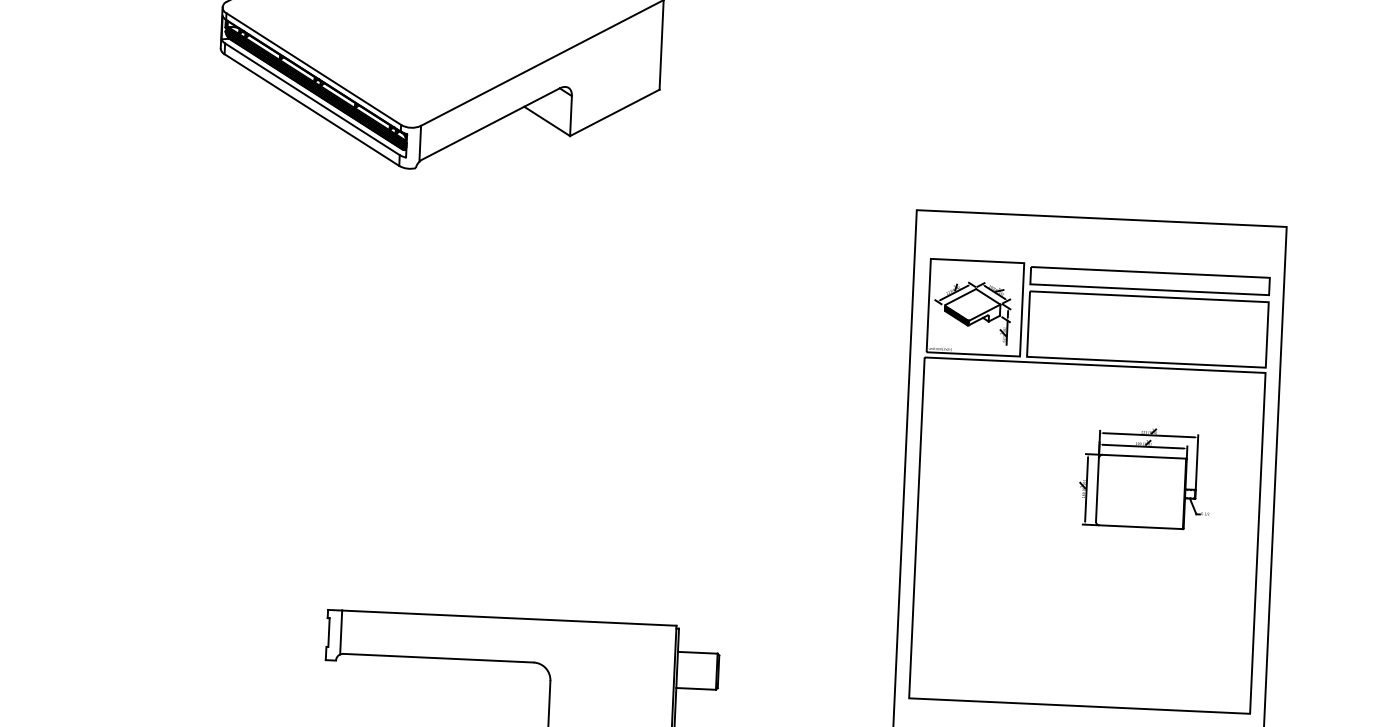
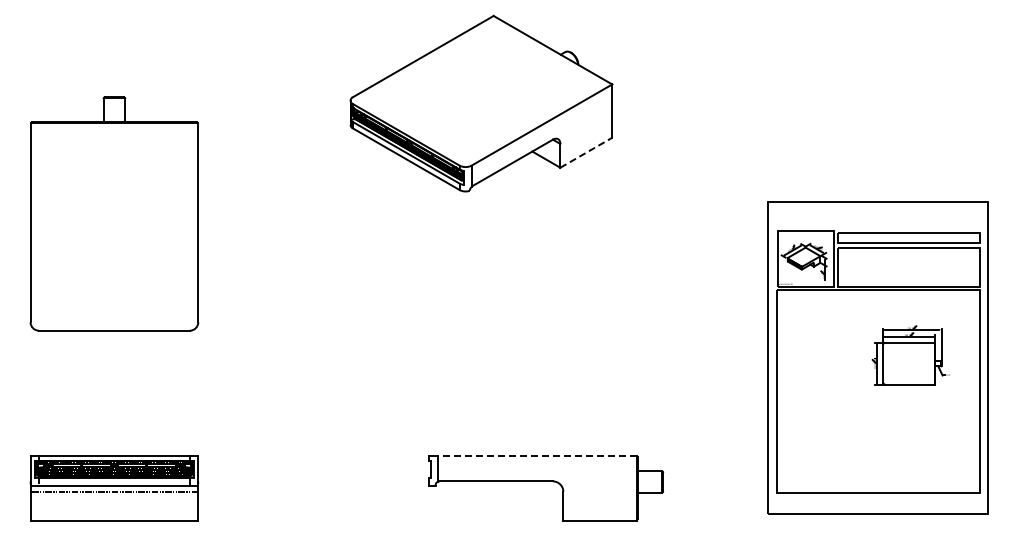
line: (615, 112) -> (586, 152), solid -> dashed
line: (508, 617) -> (536, 455), solid -> dashed

